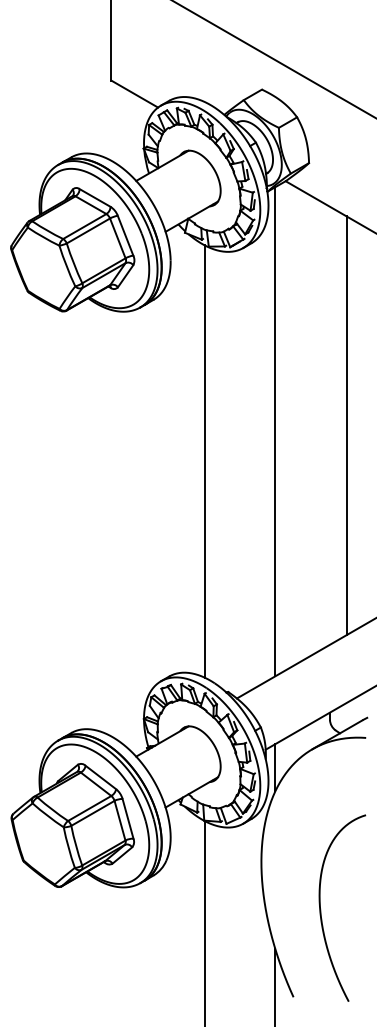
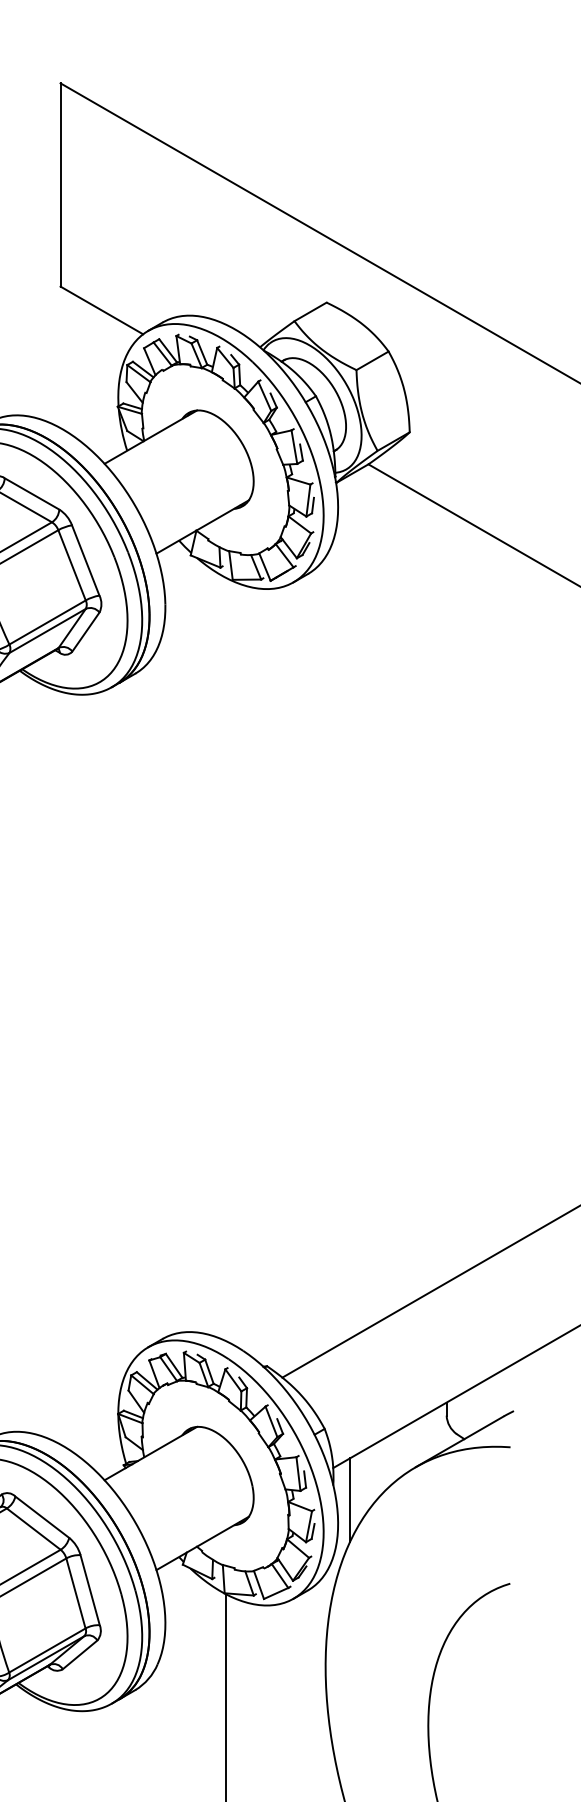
line: (346, 425) -> (475, 895), removed
line: (275, 431) -> (350, 906), removed
line: (204, 461) -> (225, 959), removed

